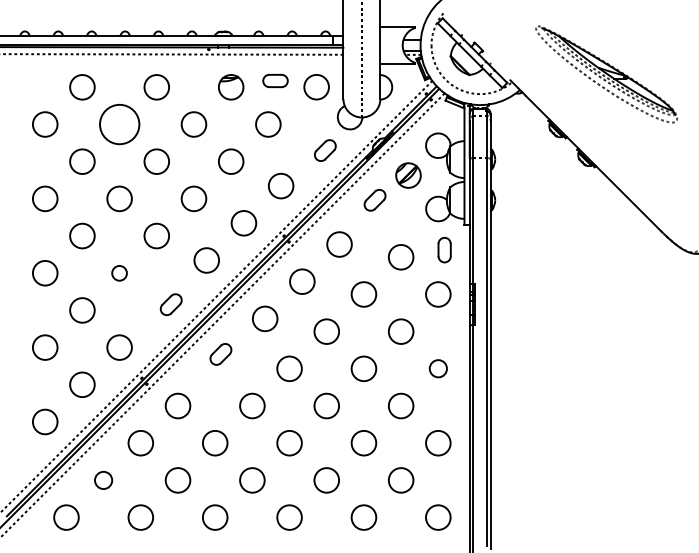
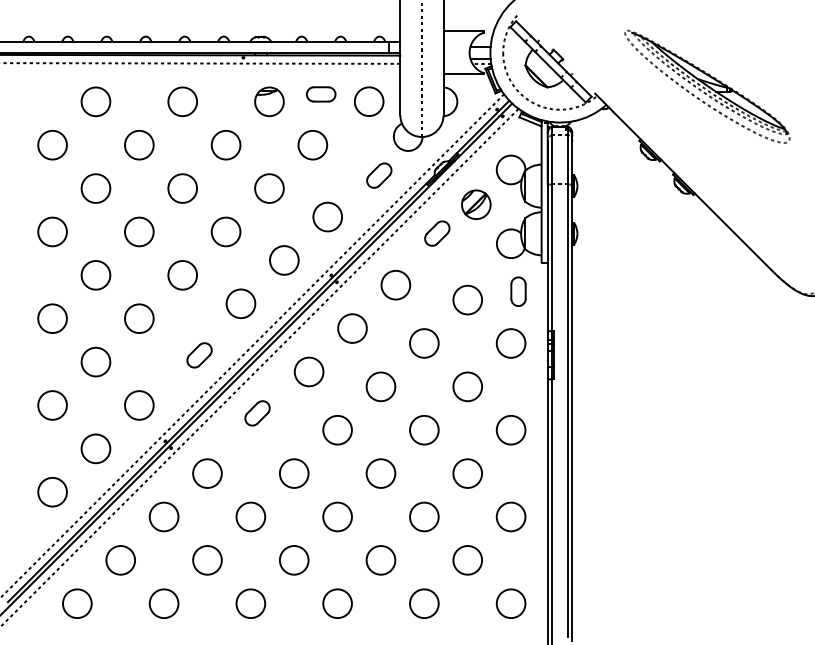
circle: (119, 124) -> (139, 145), size x0.62
circle: (119, 273) -> (139, 319), size x1.67
circle: (438, 368) -> (511, 429), size x1.43
circle: (103, 480) -> (120, 560), size x1.43

